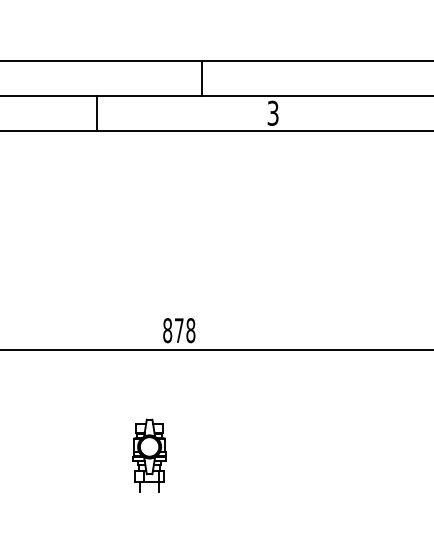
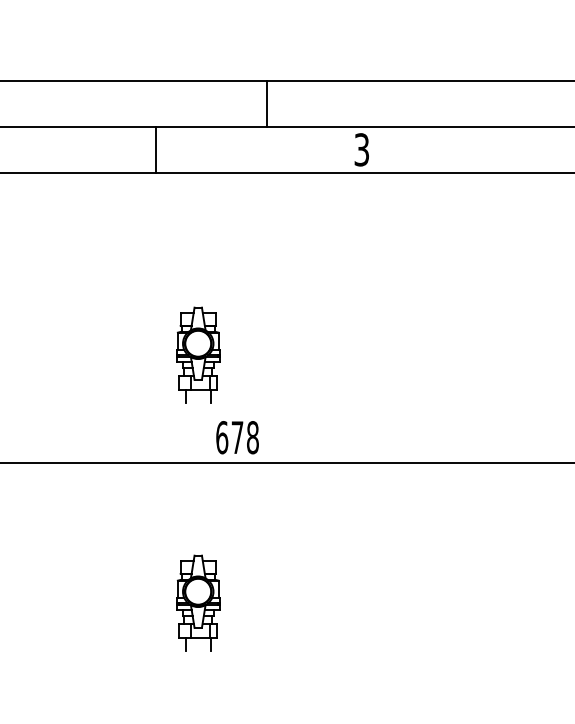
line: (96, 113) -> (155, 150), moved
part: (149, 267) -> (198, 354), added
text: (167, 330) -> (222, 437), 878 -> 678

